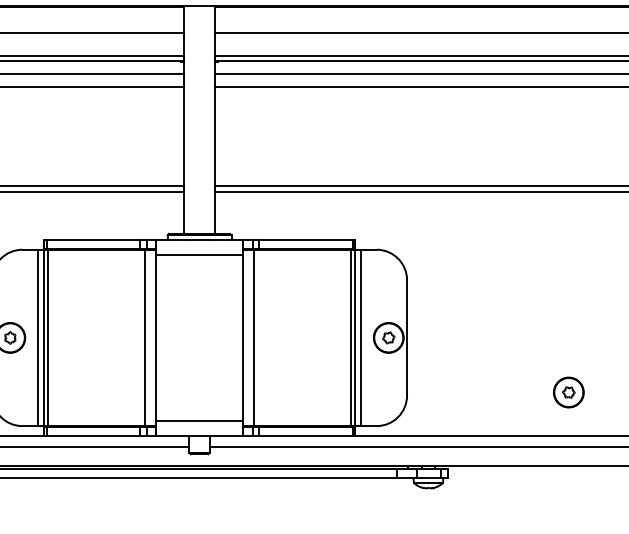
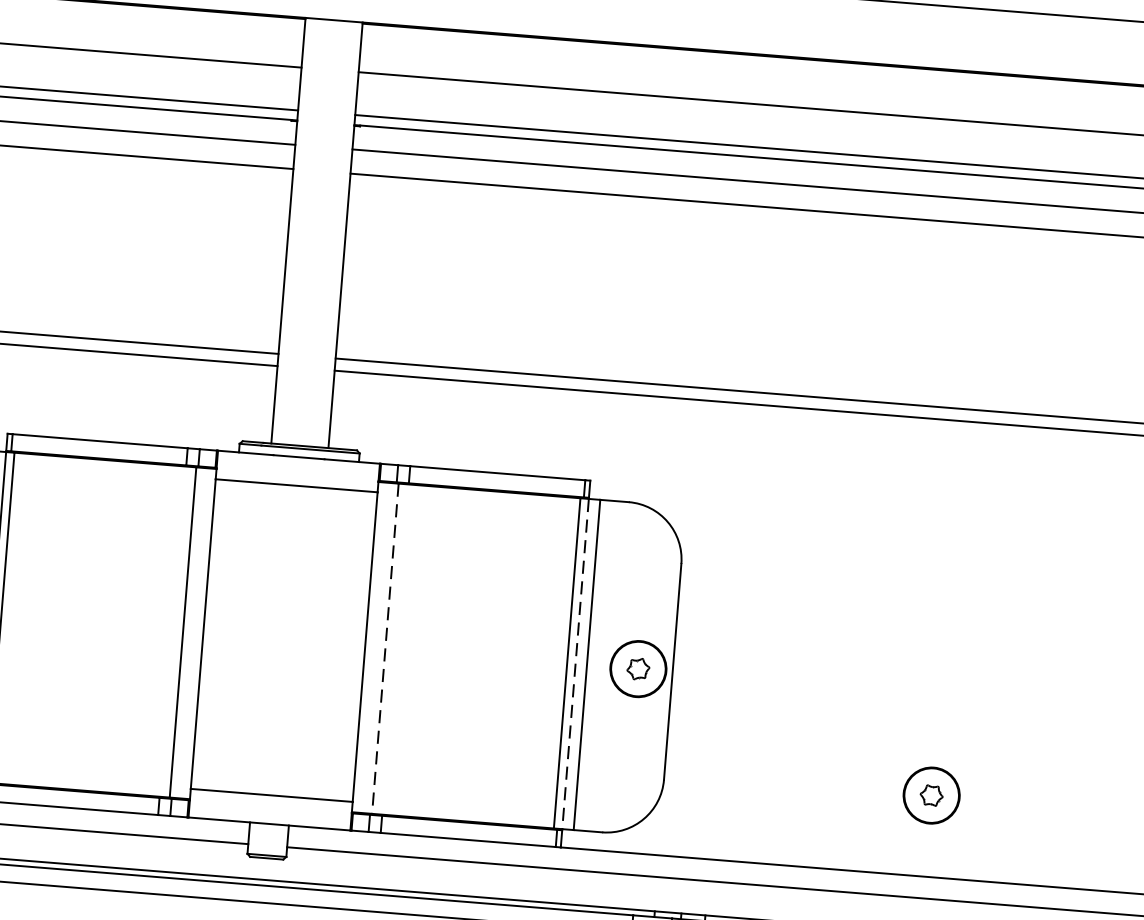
line: (253, 338) -> (385, 649), solid -> dashed
line: (355, 338) -> (576, 665), solid -> dashed
part: (568, 392) -> (931, 795), moved

